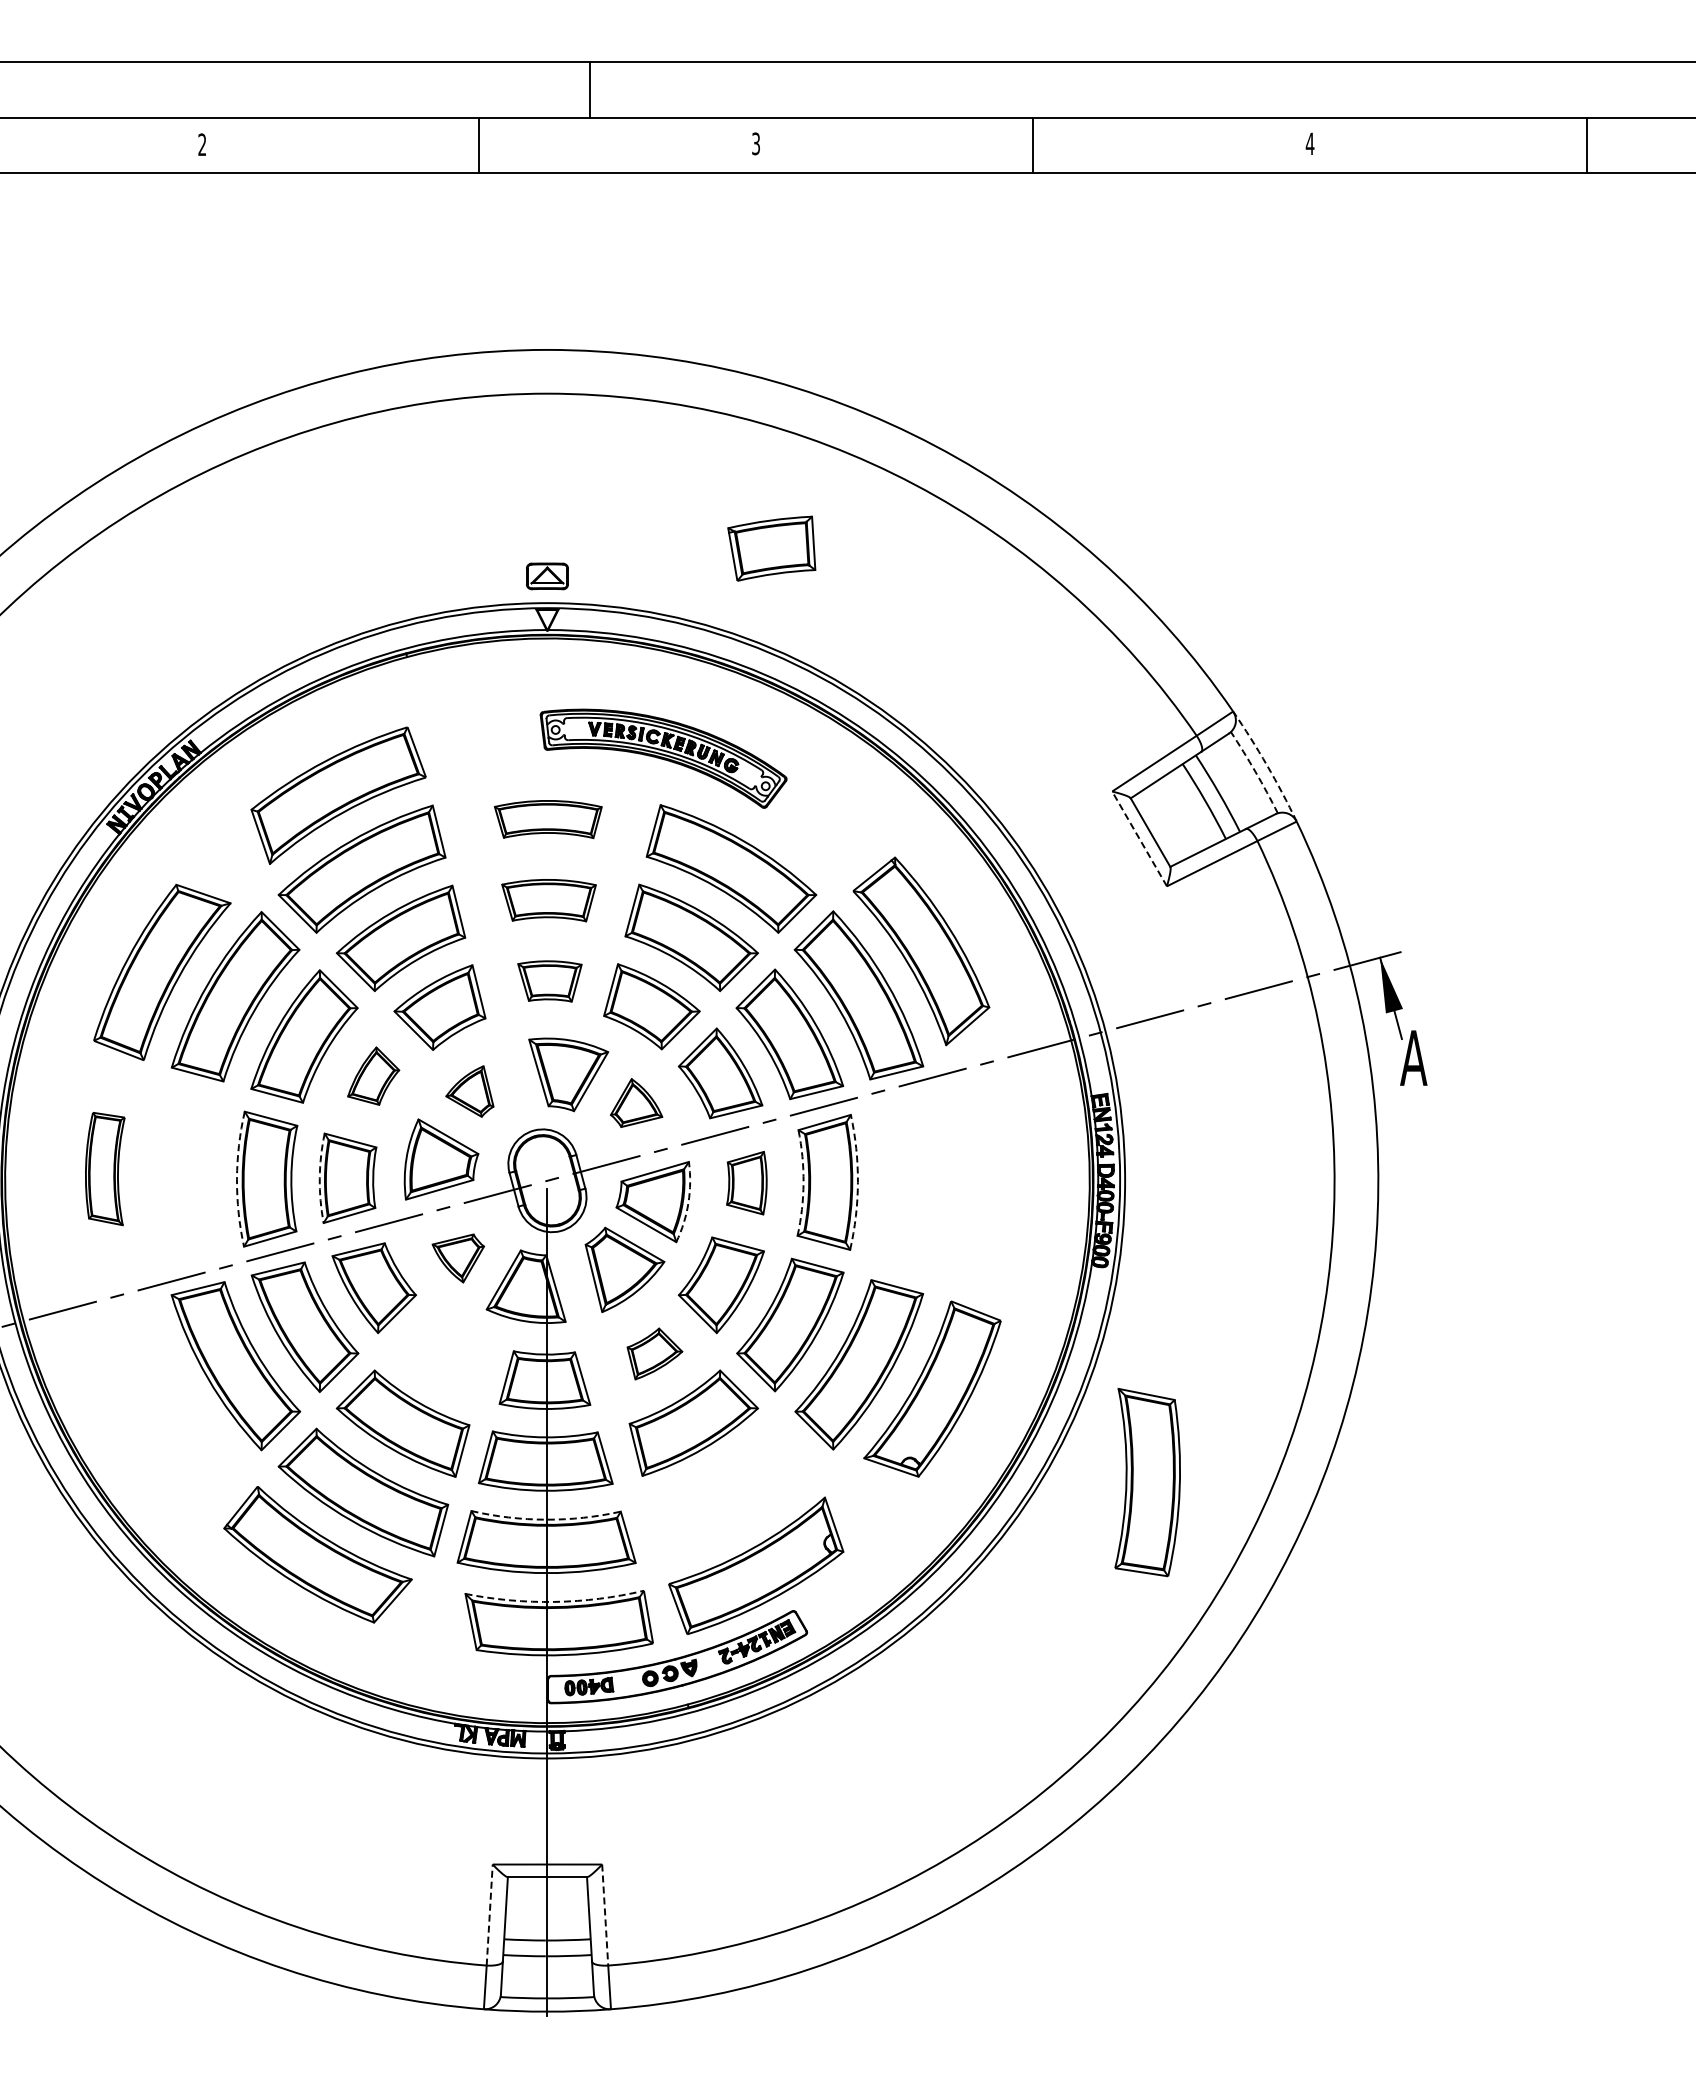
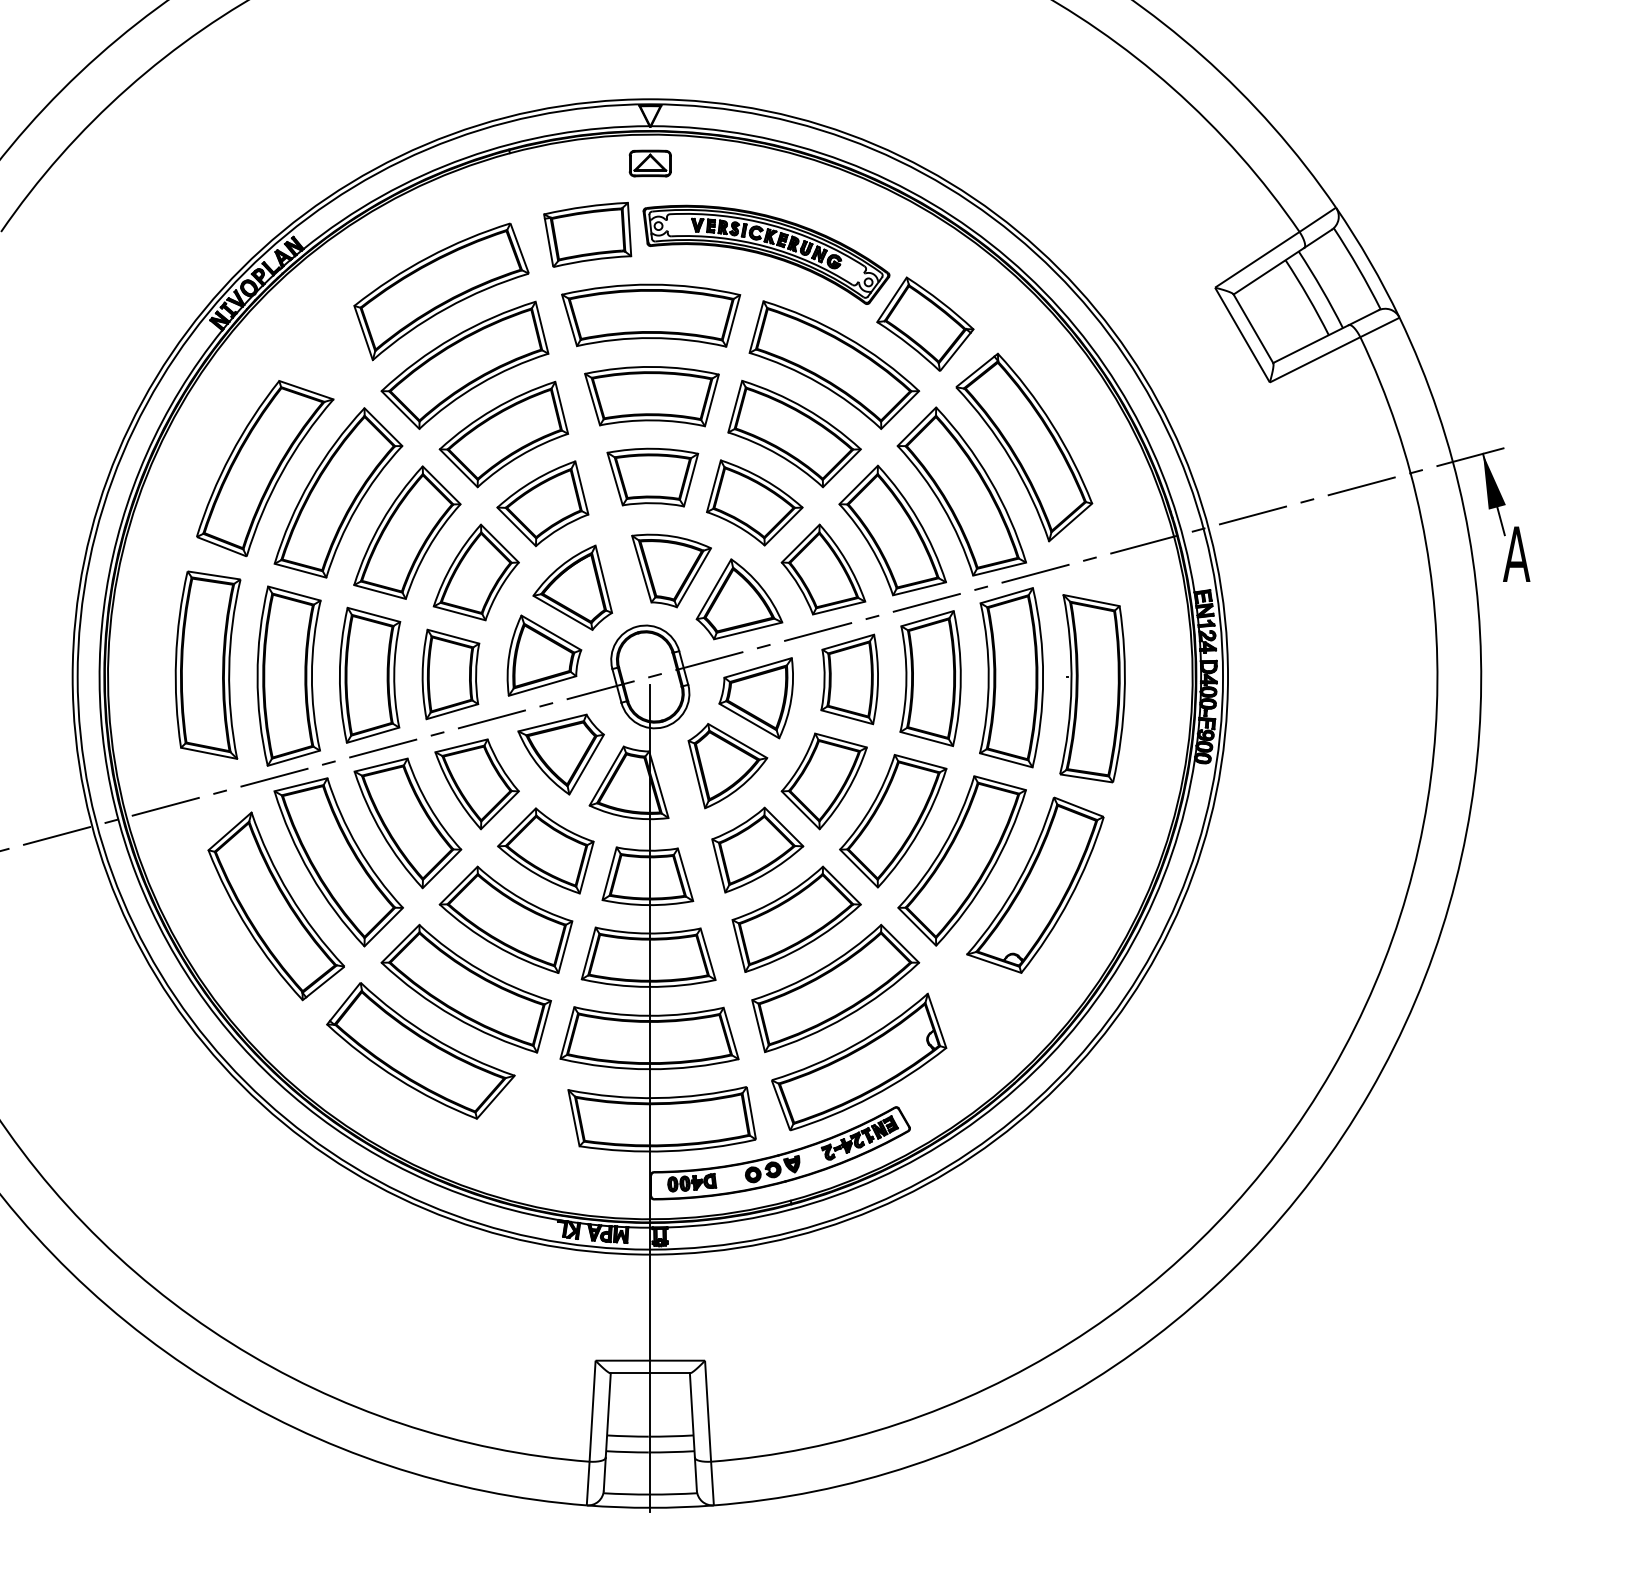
part: (771, 548) -> (587, 234), moved
part: (547, 576) -> (650, 163), moved
arc: (1267, 765) -> (1370, 261), dashed -> solid
arc: (1255, 771) -> (1358, 267), dashed -> solid
part: (548, 819) -> (651, 315), size x1.67
part: (822, 827) -> (925, 323), added
line: (1139, 838) -> (1242, 334), dashed -> solid
part: (548, 900) -> (651, 396), size x1.43
part: (549, 981) -> (652, 477), size x1.43
part: (373, 1075) -> (476, 571), size x1.67
part: (469, 1091) -> (572, 587), size x1.67
part: (636, 1102) -> (739, 598), size x1.67
part: (105, 1168) -> (208, 664), size x1.67
arc: (319, 1178) -> (422, 674), dashed -> solid
part: (185, 1179) -> (288, 675), added
arc: (236, 1179) -> (339, 675), dashed -> solid
part: (908, 1181) -> (1011, 677), added
part: (746, 1182) -> (849, 678), size x1.43
arc: (857, 1182) -> (960, 678), dashed -> solid
arc: (803, 1183) -> (906, 679), dashed -> solid
arc: (688, 1202) -> (791, 698), dashed -> solid
part: (458, 1258) -> (561, 754), size x1.67
part: (654, 1353) -> (757, 849), size x1.67
part: (442, 1354) -> (545, 850), added
part: (173, 1409) -> (276, 905), added
part: (1147, 1482) -> (1092, 688), moved
part: (732, 1491) -> (835, 987), added
arc: (546, 1519) -> (649, 1015), dashed -> solid
arc: (554, 1601) -> (657, 1097), dashed -> solid
line: (489, 1914) -> (592, 1410), dashed -> solid
line: (605, 1915) -> (708, 1411), dashed -> solid

